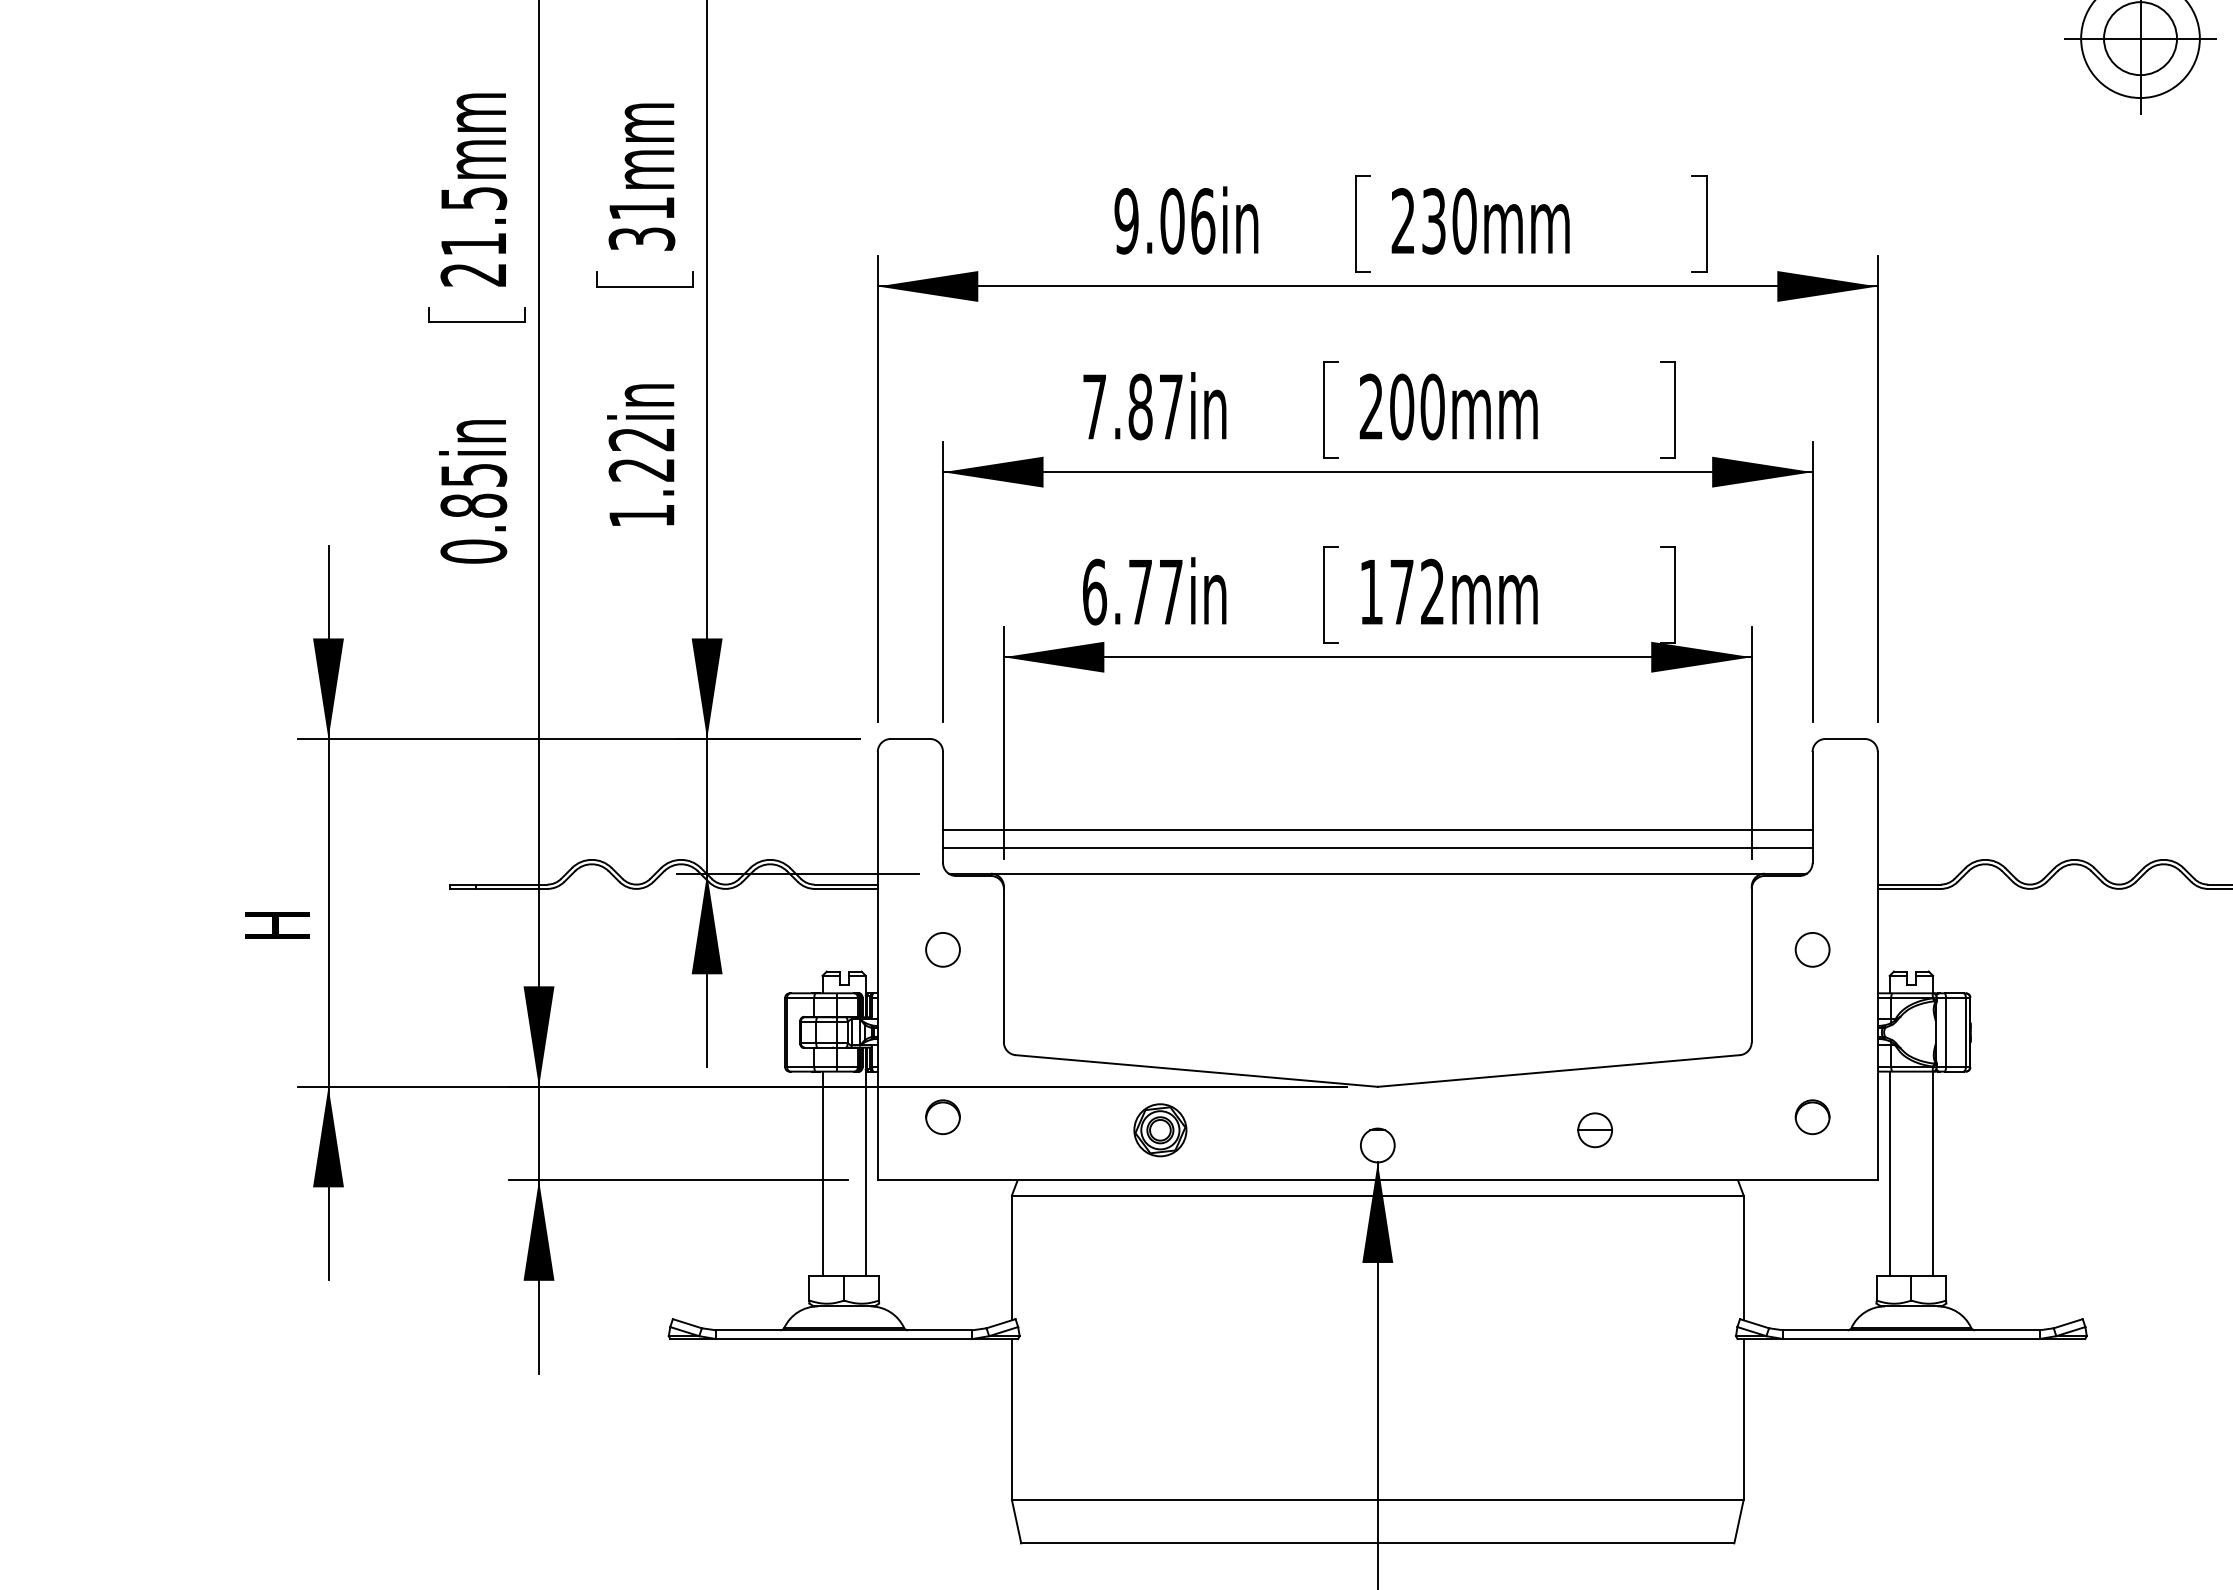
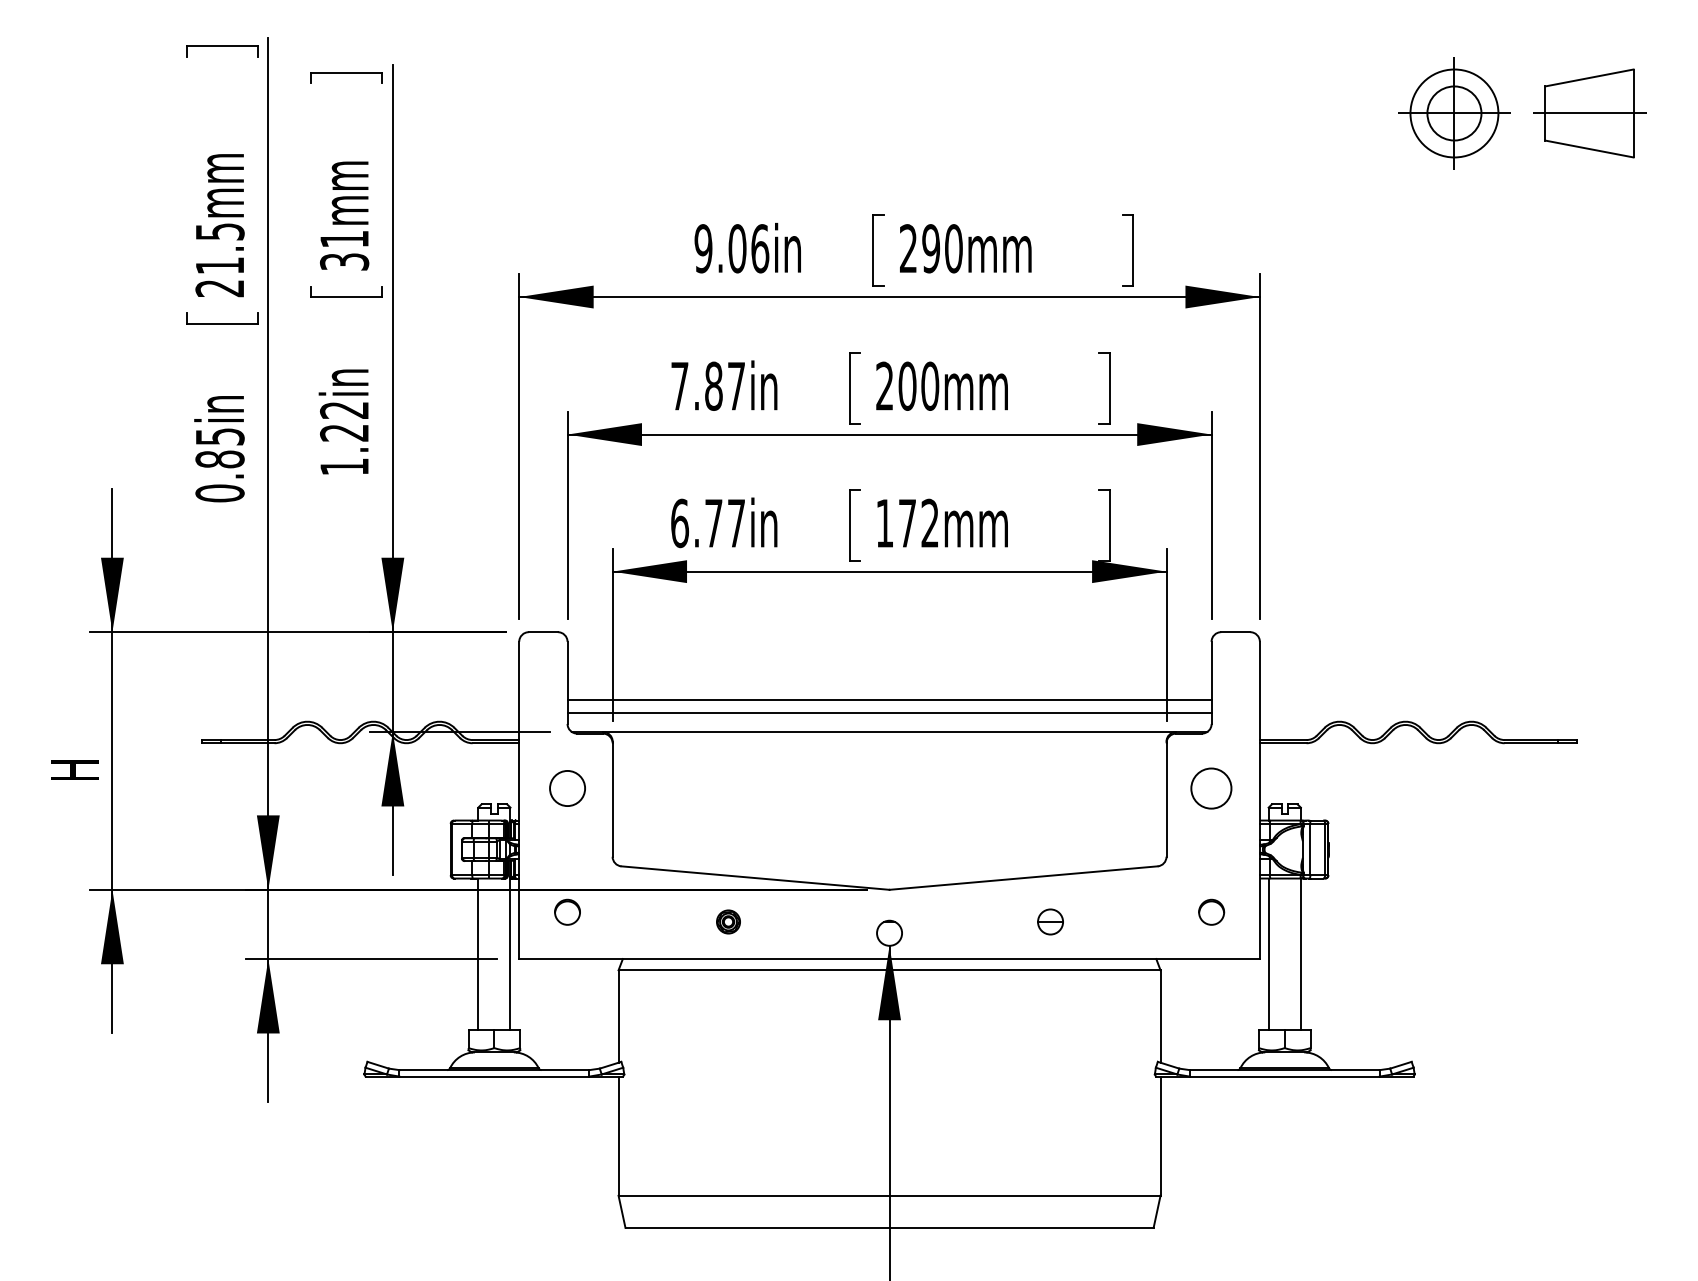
text: (1434, 220) -> (931, 248), 230mm -> 290mm
circle: (942, 948) -> (567, 787), size x1.4
circle: (1812, 948) -> (1211, 787), size x1.6
part: (1160, 1129) -> (728, 921), size x0.6

